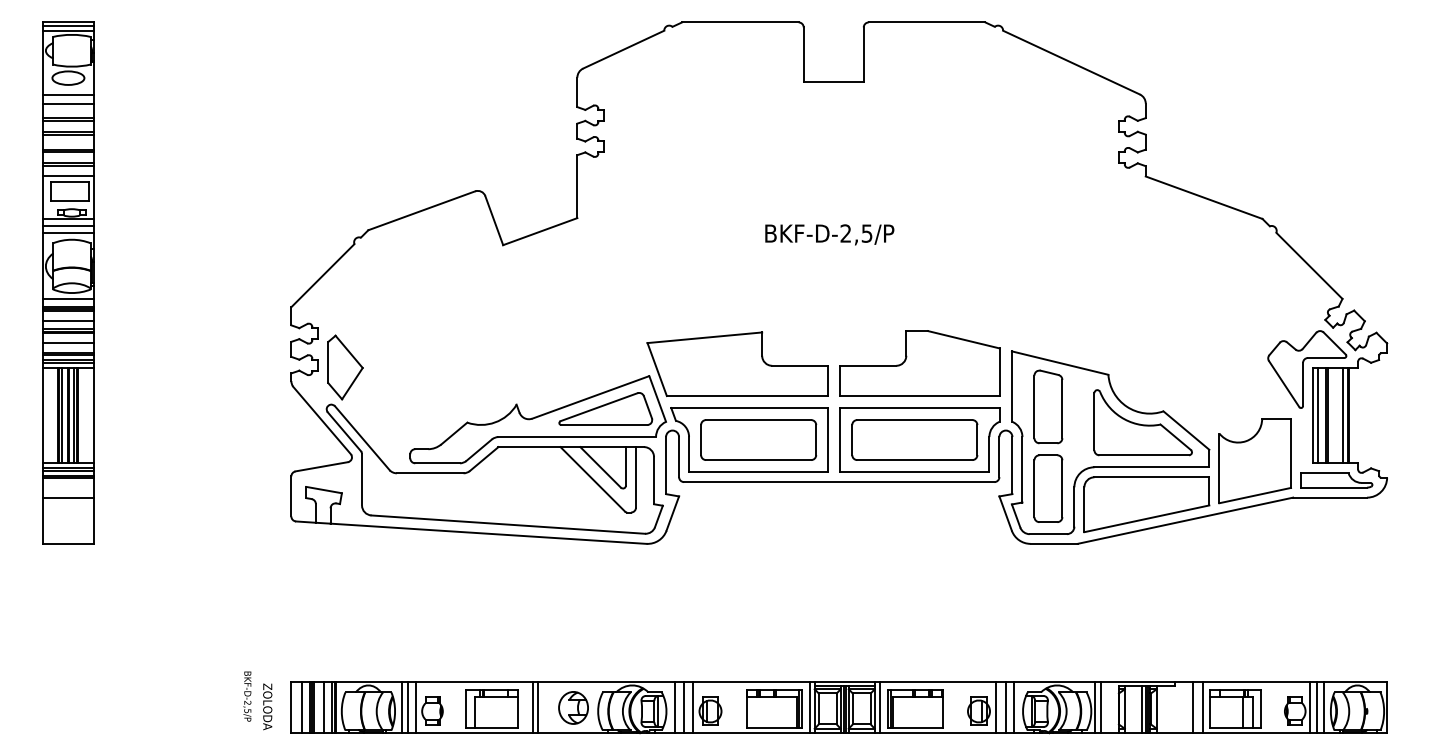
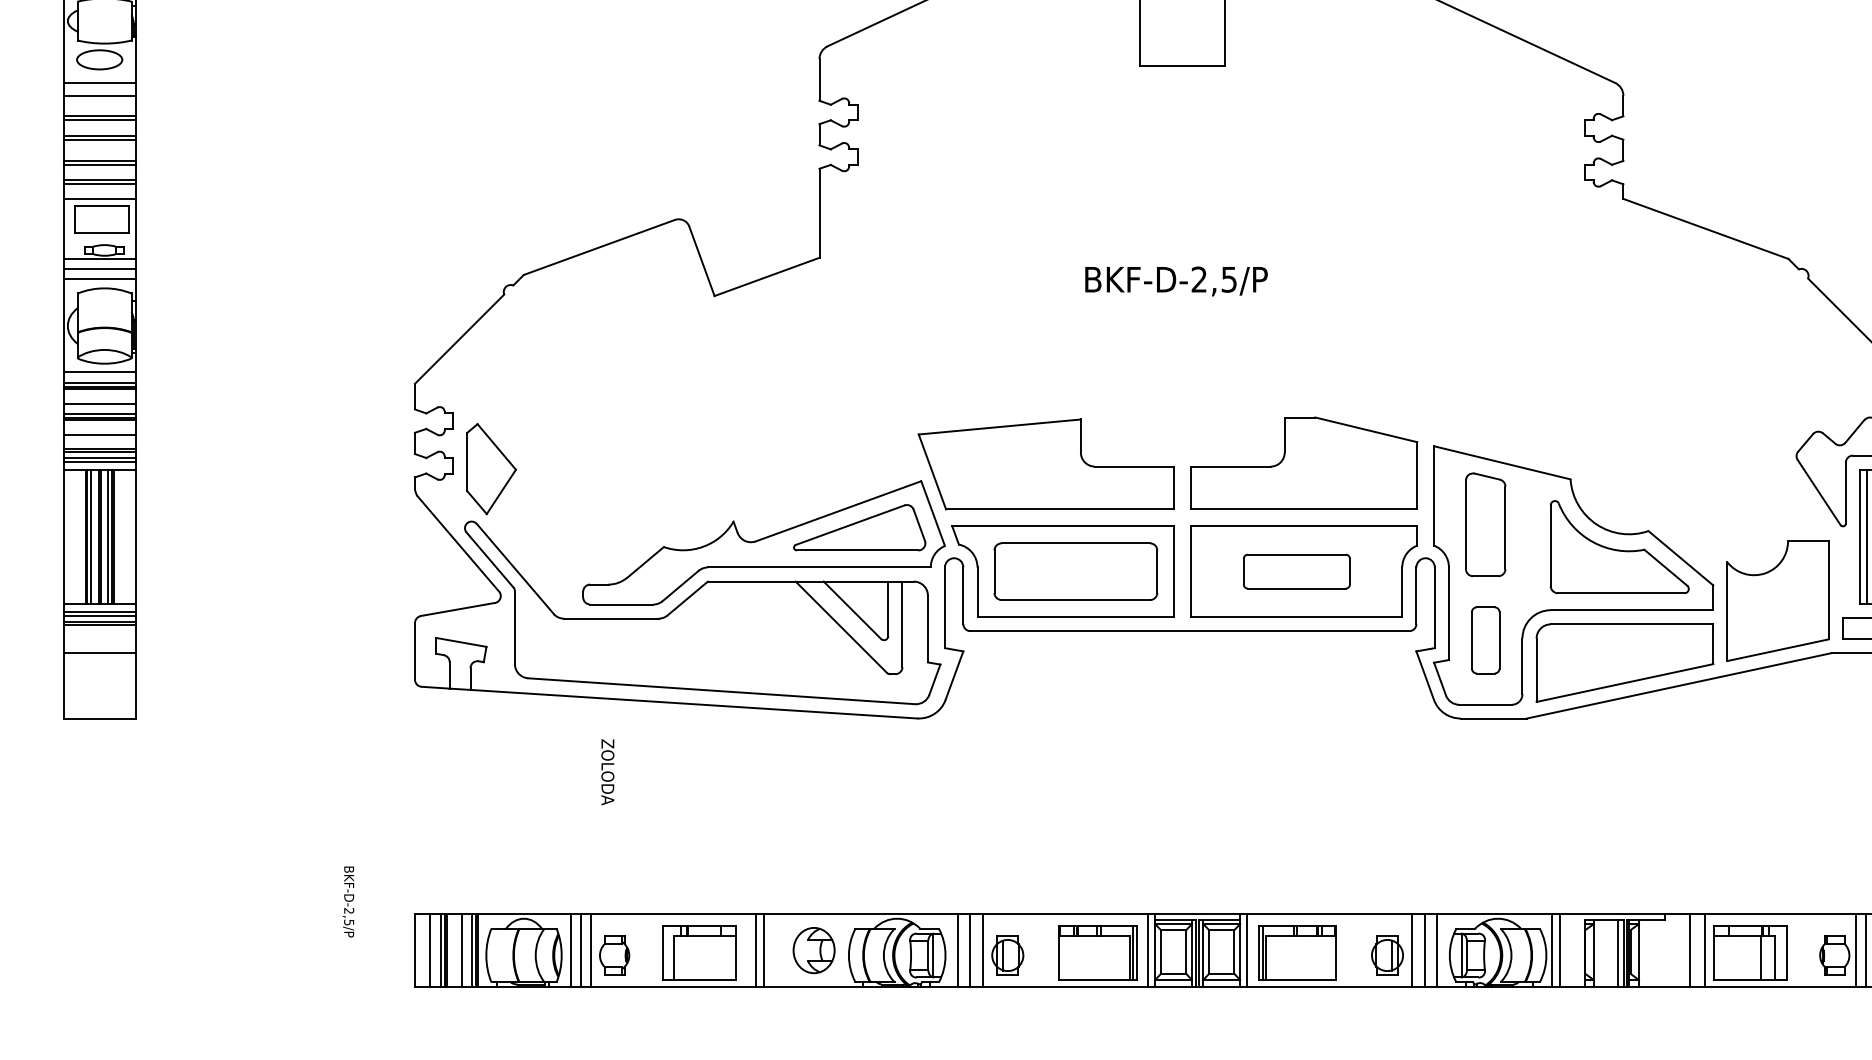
part: (914, 439) -> (1296, 570), size x0.6
part: (1048, 488) -> (1485, 640), size x0.7
text: (247, 696) -> (348, 901), moved
text: (267, 706) -> (607, 771), moved

